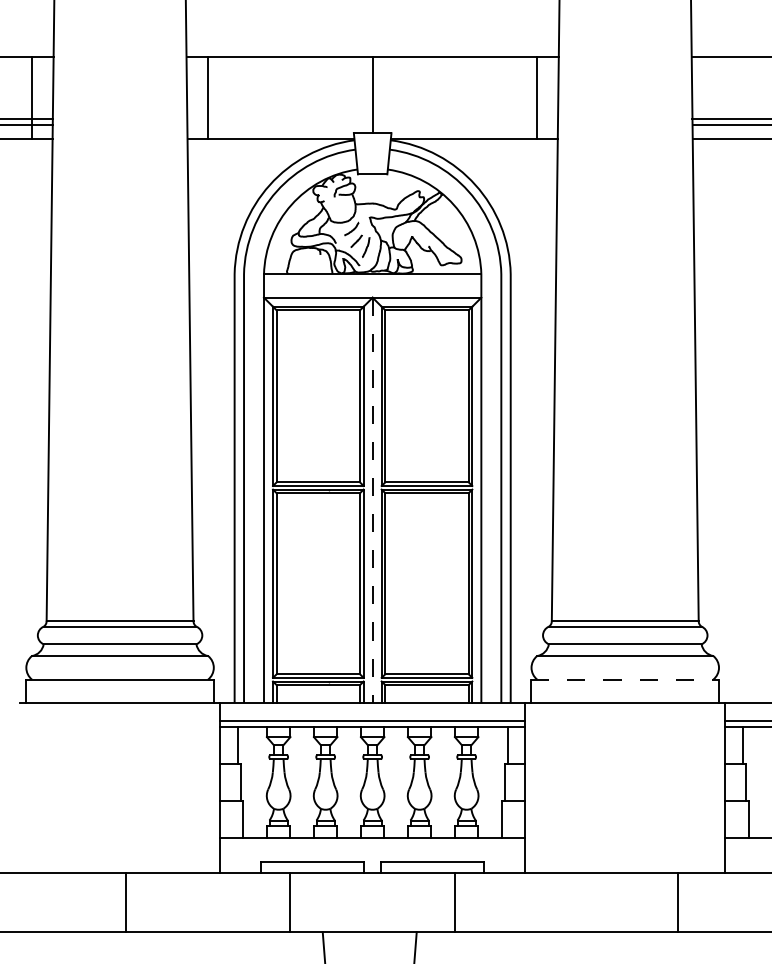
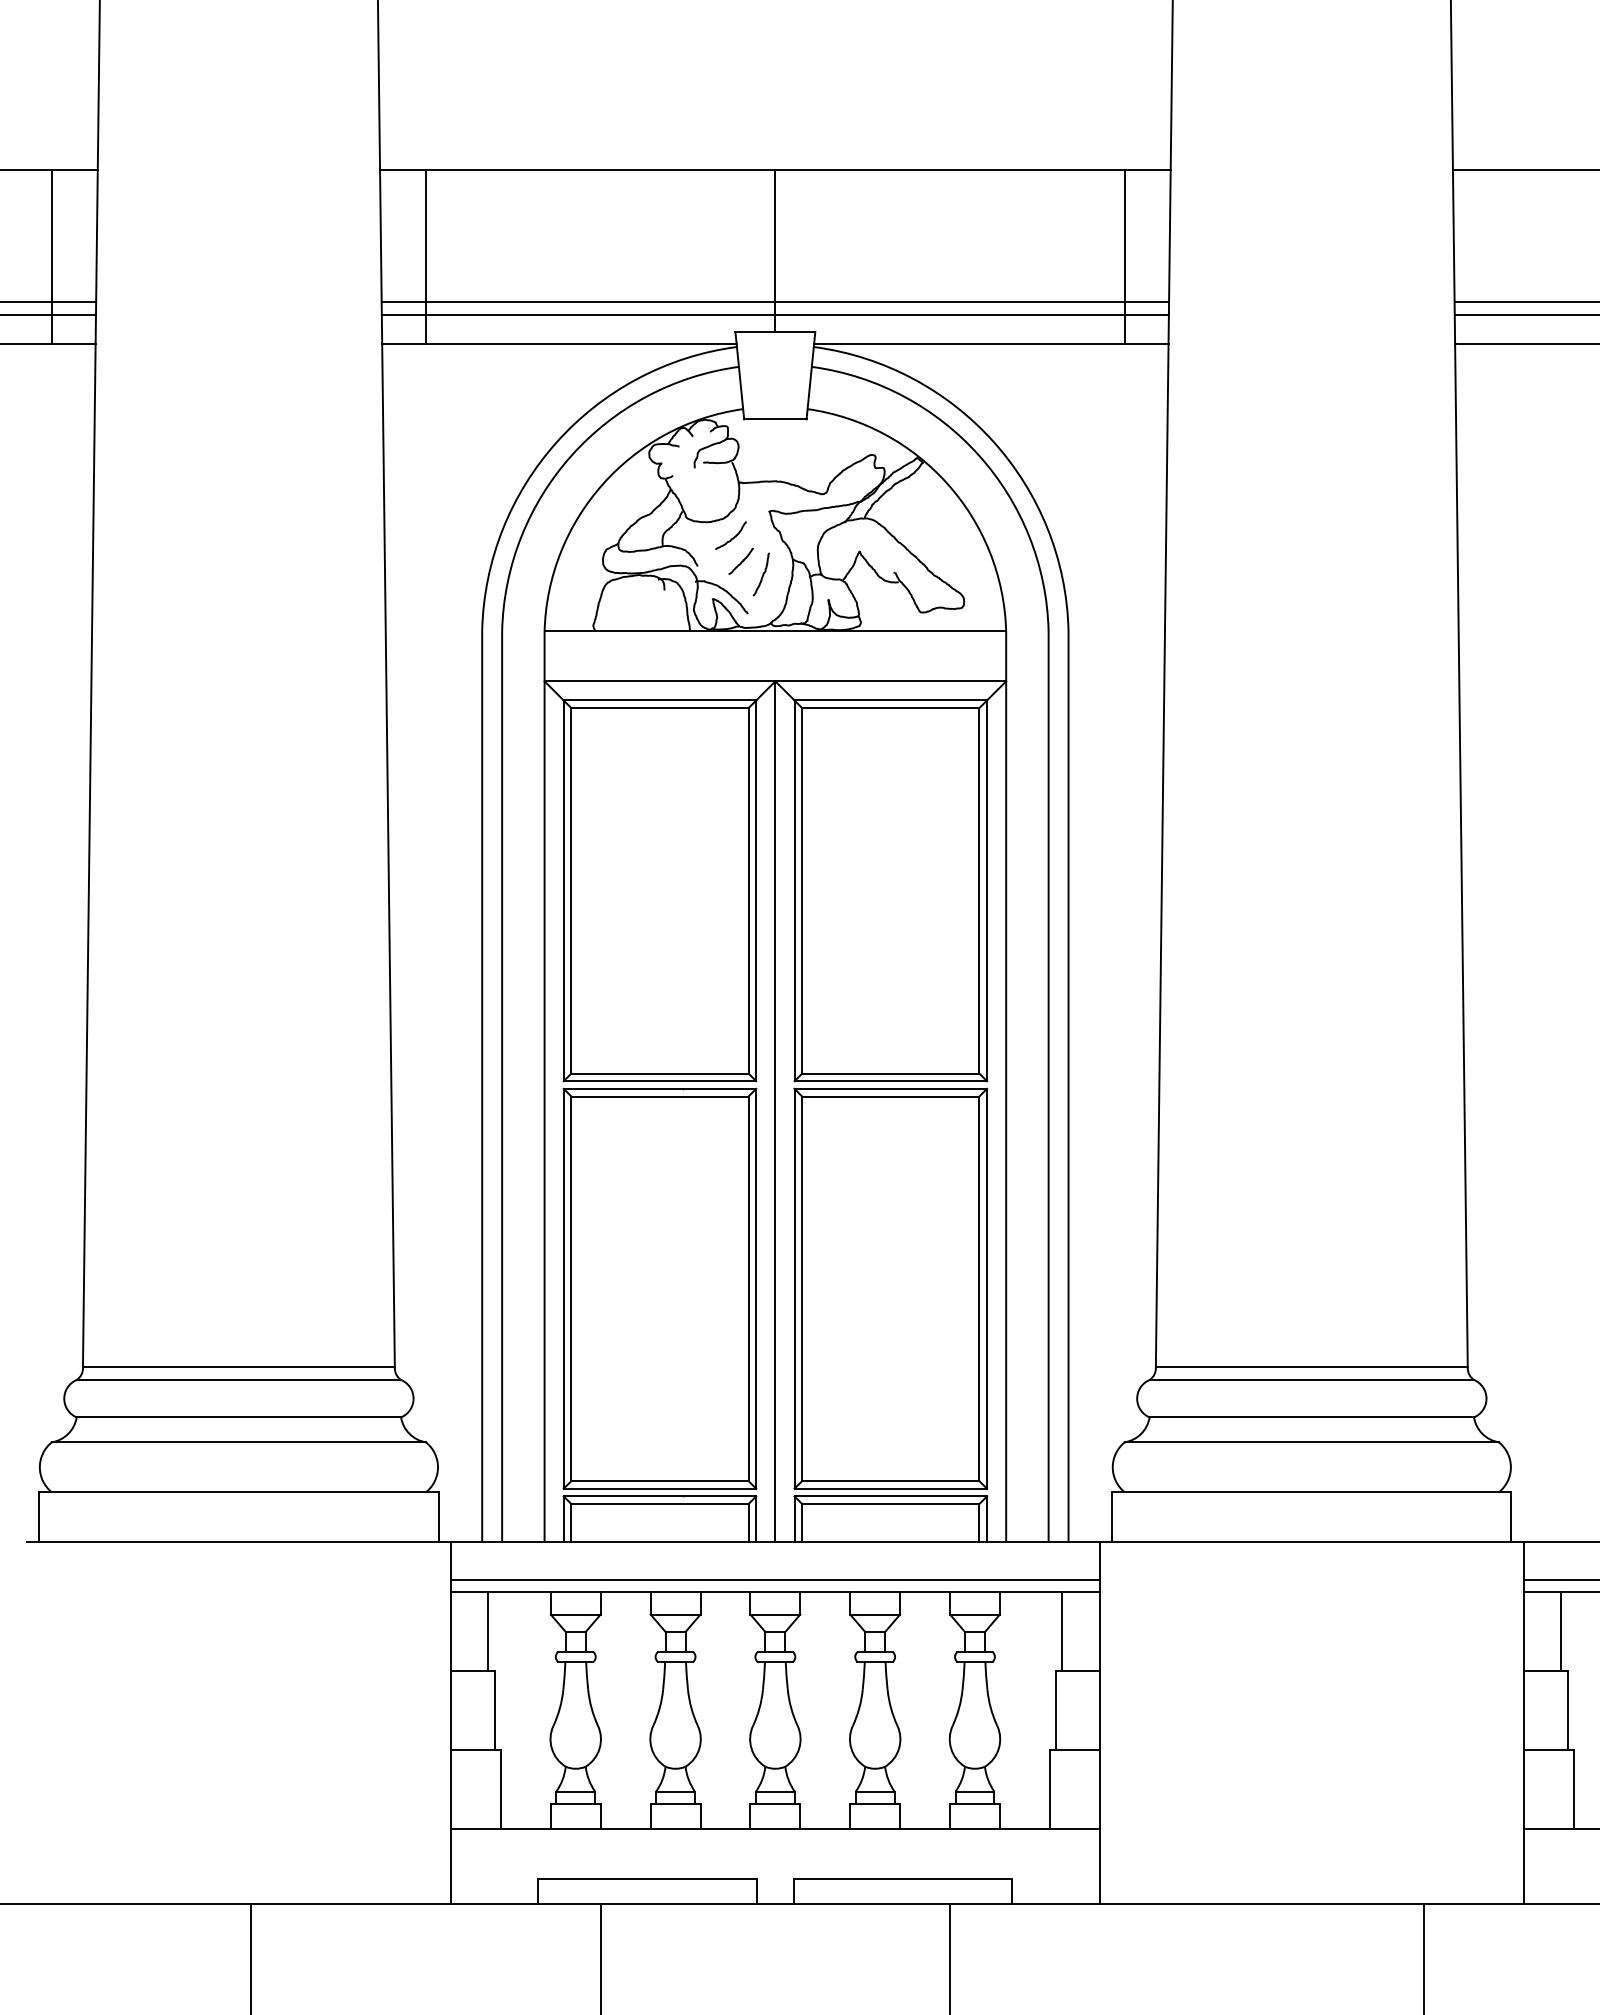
line: (372, 119) -> (775, 302), added
line: (372, 125) -> (775, 315), added
line: (372, 500) -> (775, 1111), dashed -> solid
line: (625, 679) -> (1312, 1492), dashed -> solid

